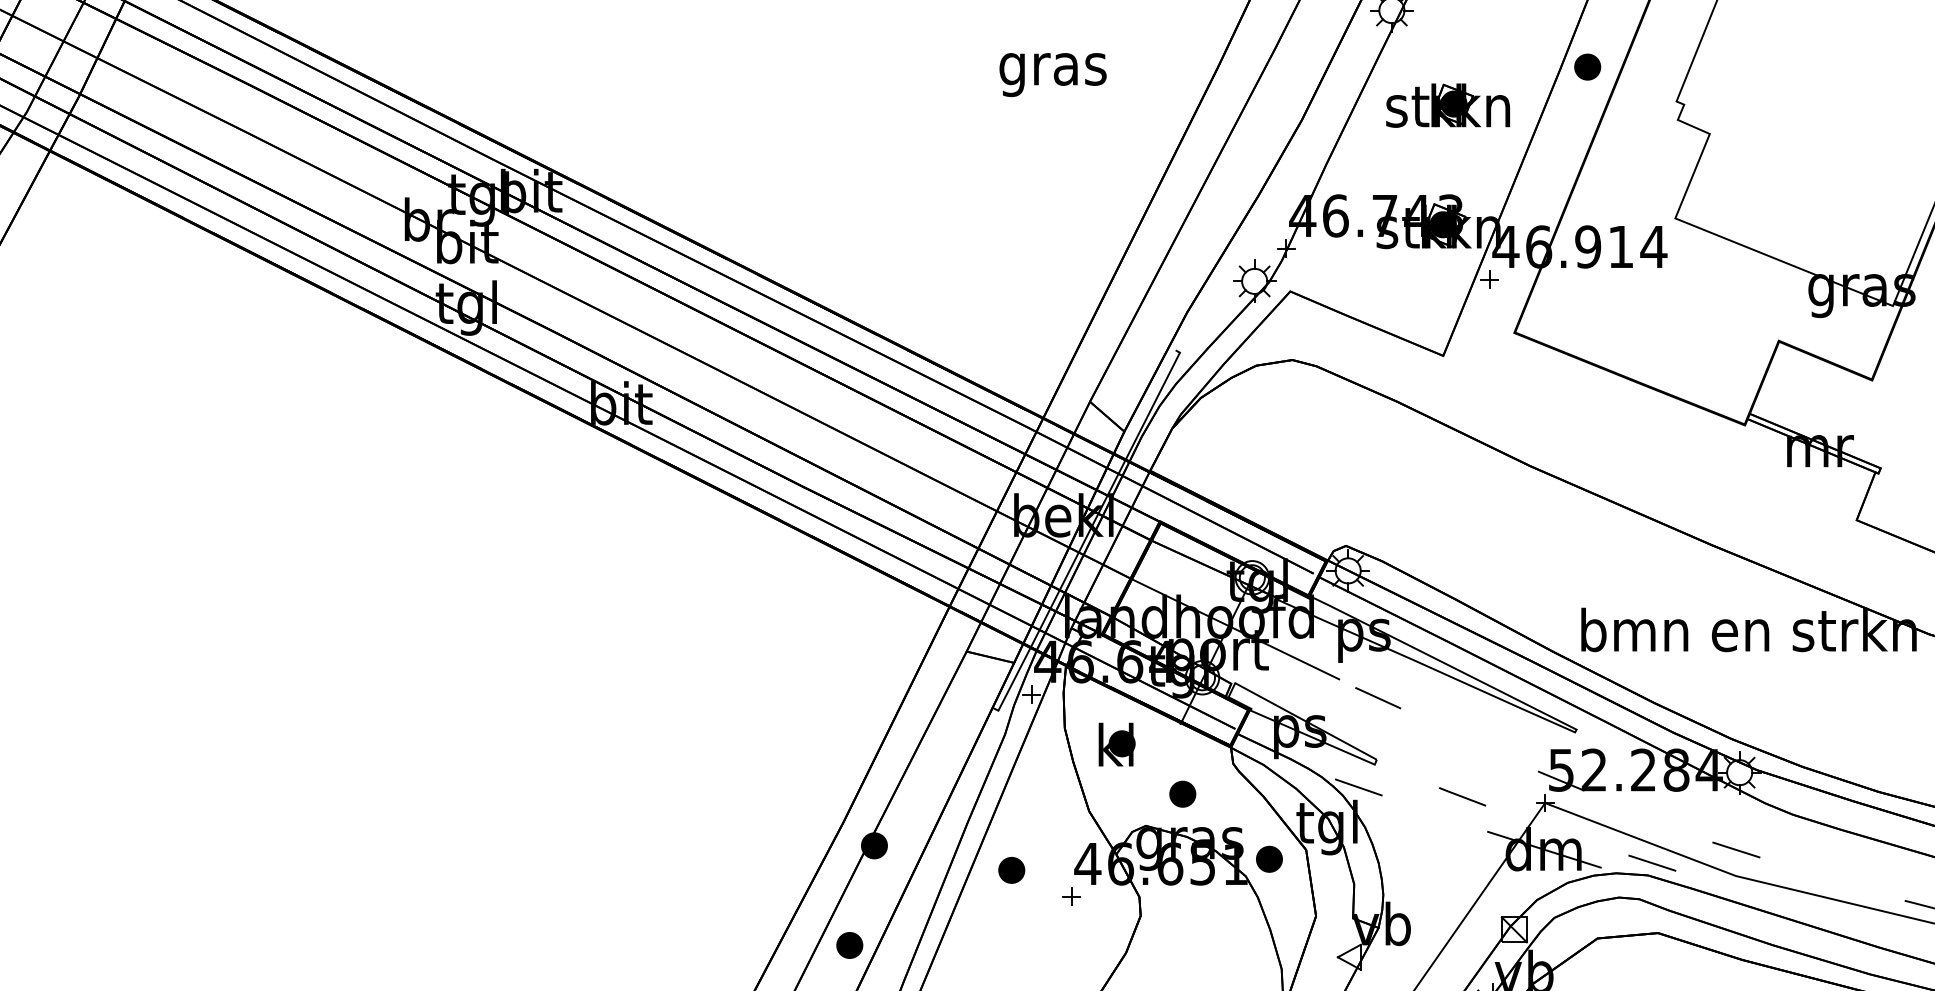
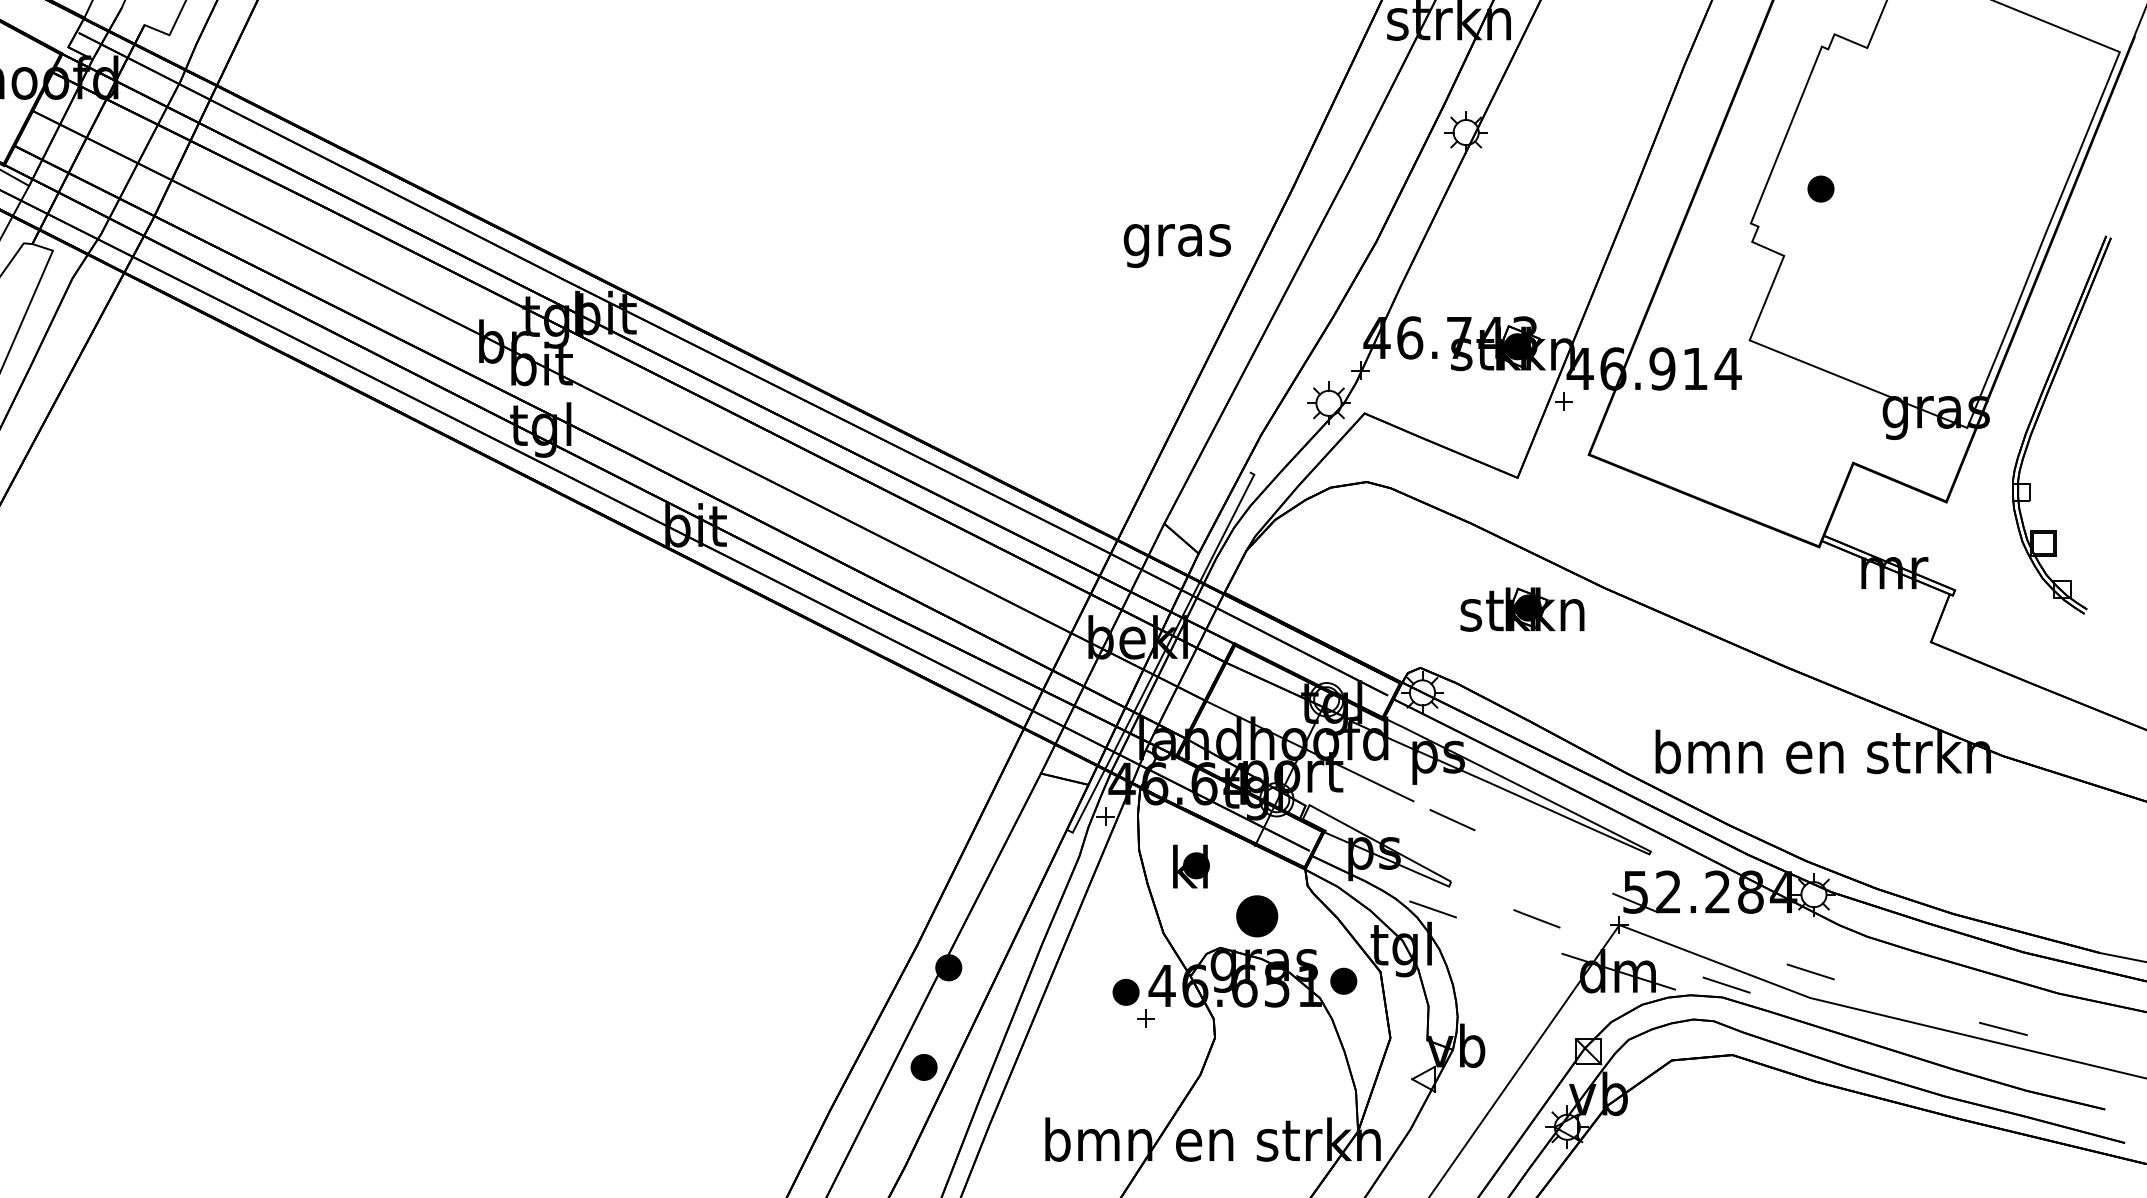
part: (1587, 66) -> (1820, 188), moved
text: (1052, 74) -> (1176, 245), moved
part: (1448, 105) -> (1522, 609), moved
part: (1182, 793) -> (1256, 915), size x1.6
part: (1011, 869) -> (1125, 991), moved

